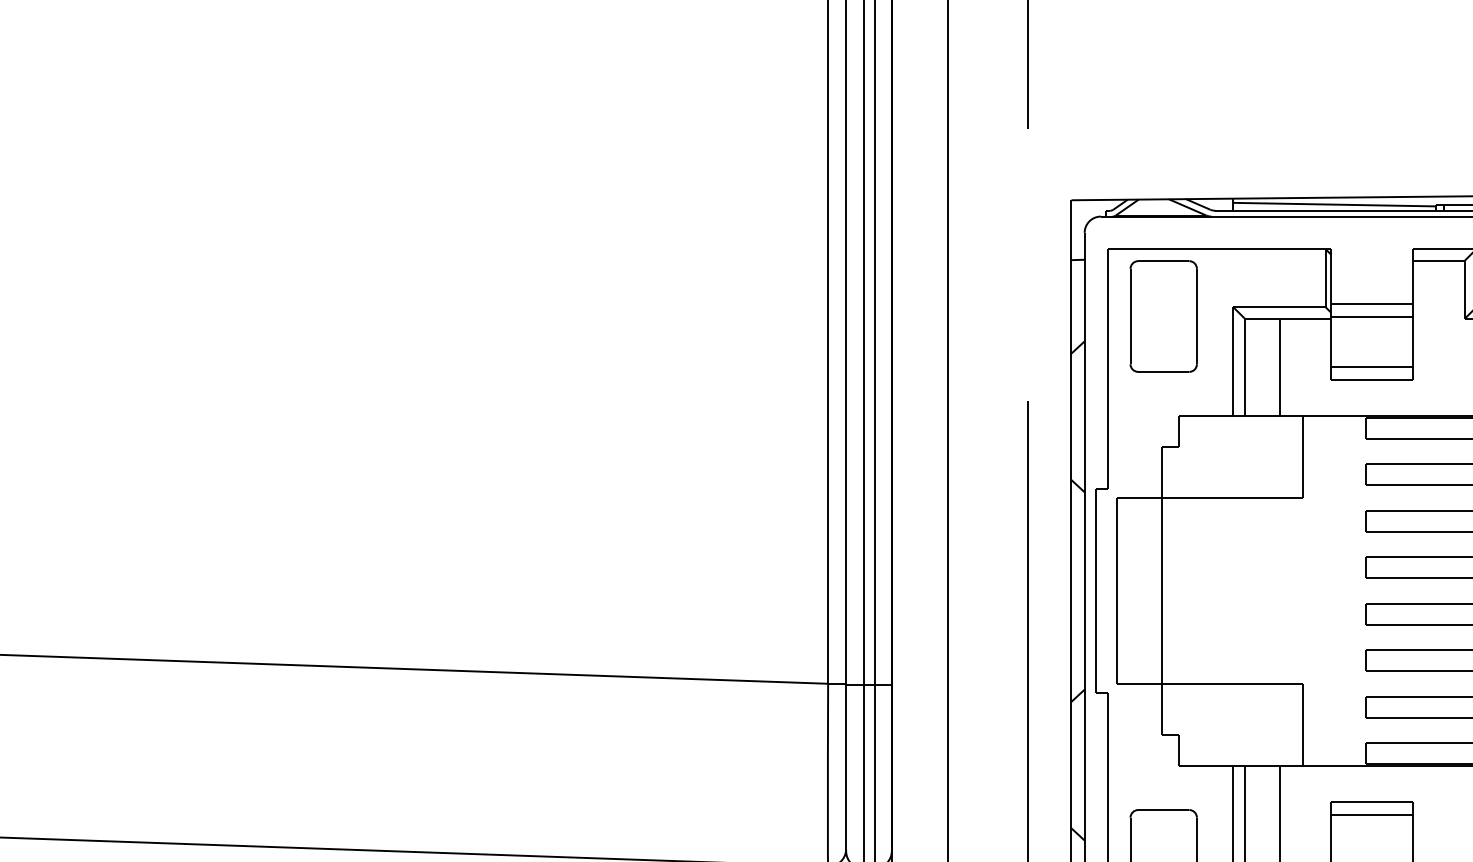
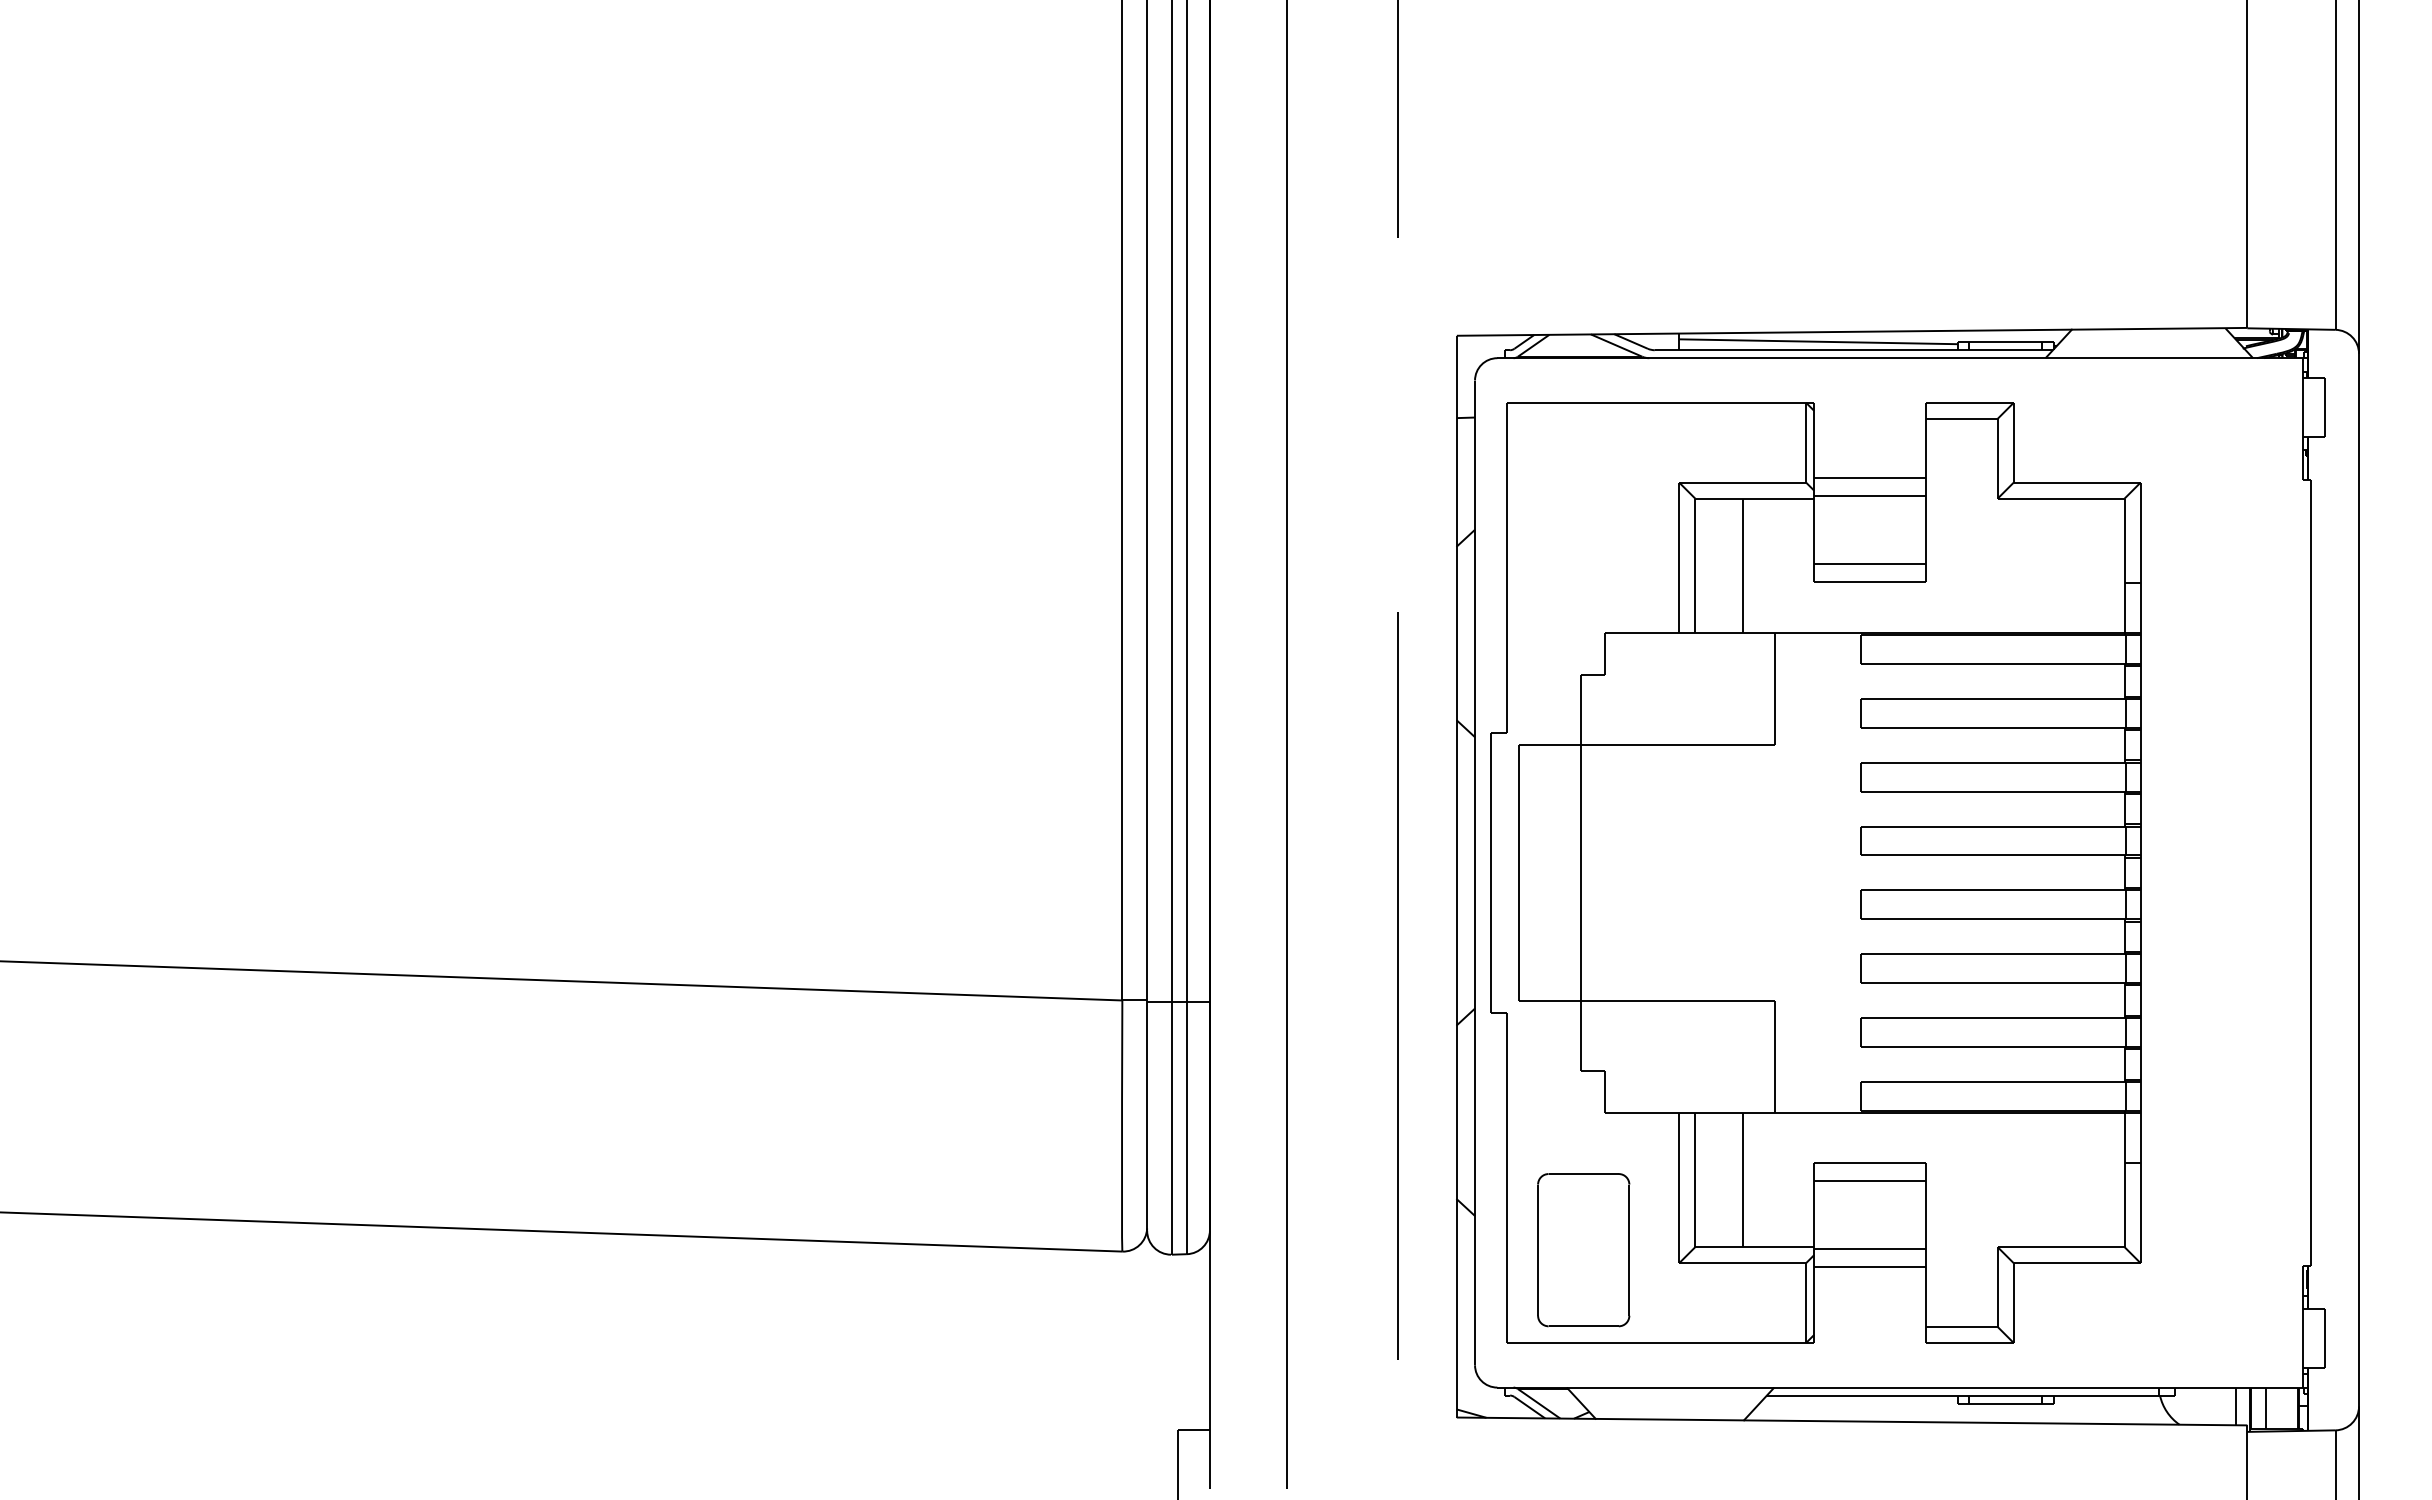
part: (1163, 316) -> (1583, 495), removed

